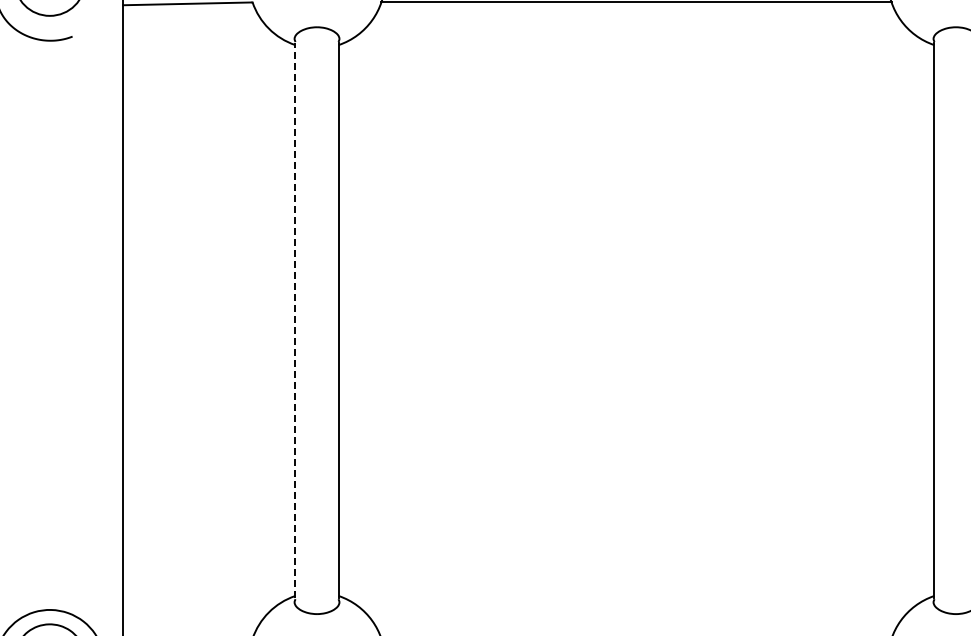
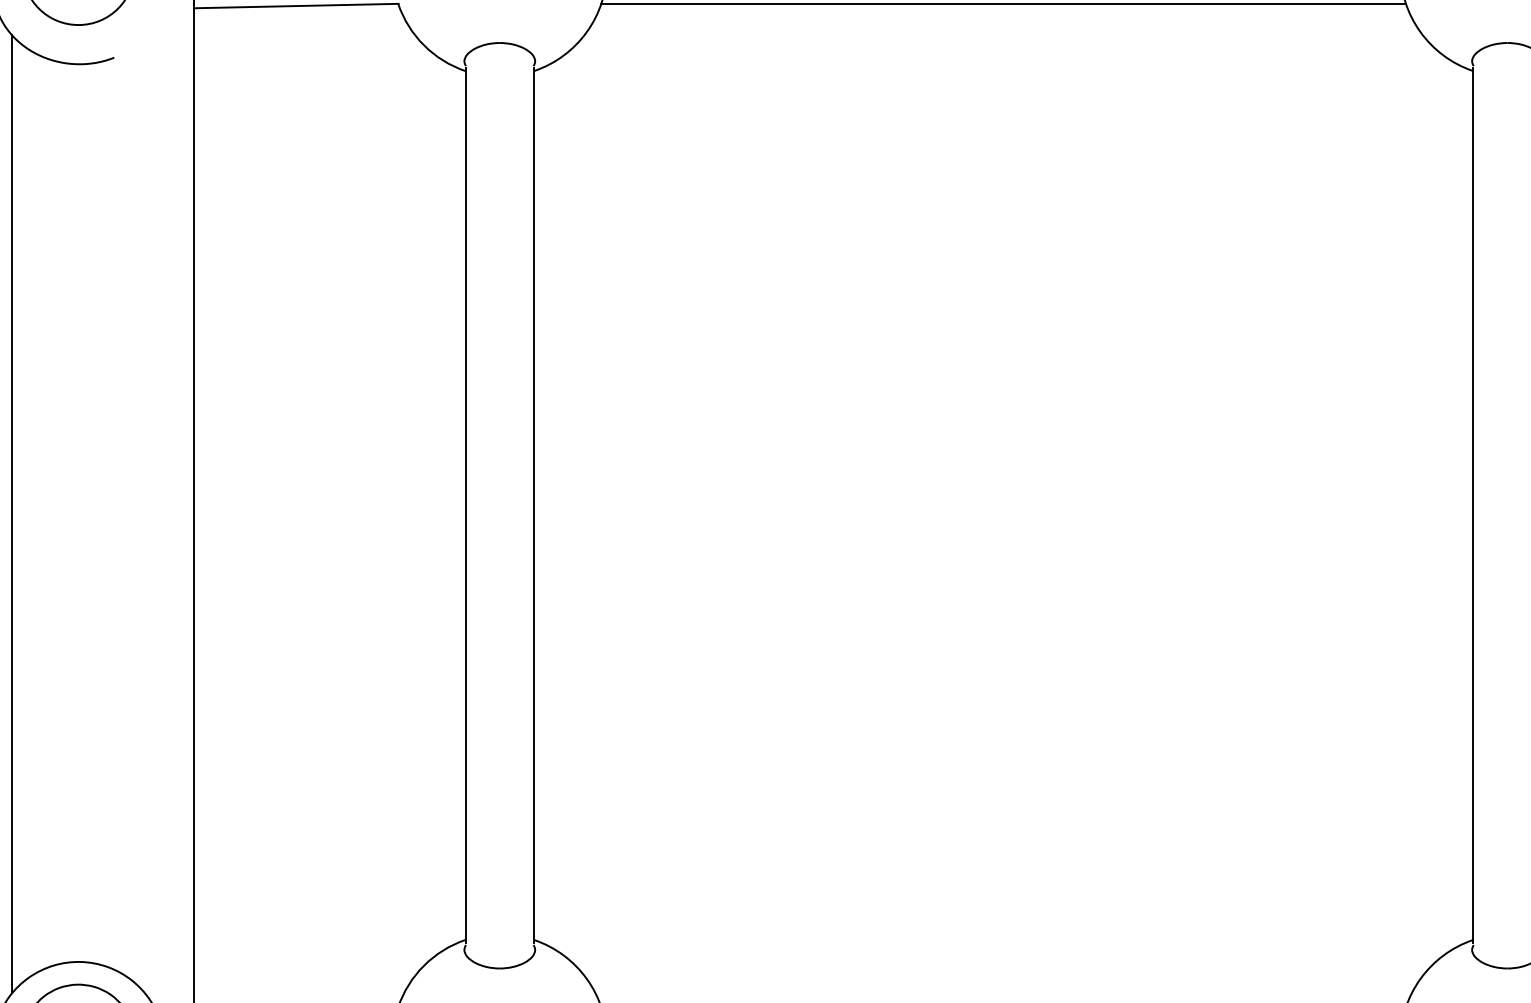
line: (295, 320) -> (465, 505), dashed -> solid
line: (7, 325) -> (11, 513), added

